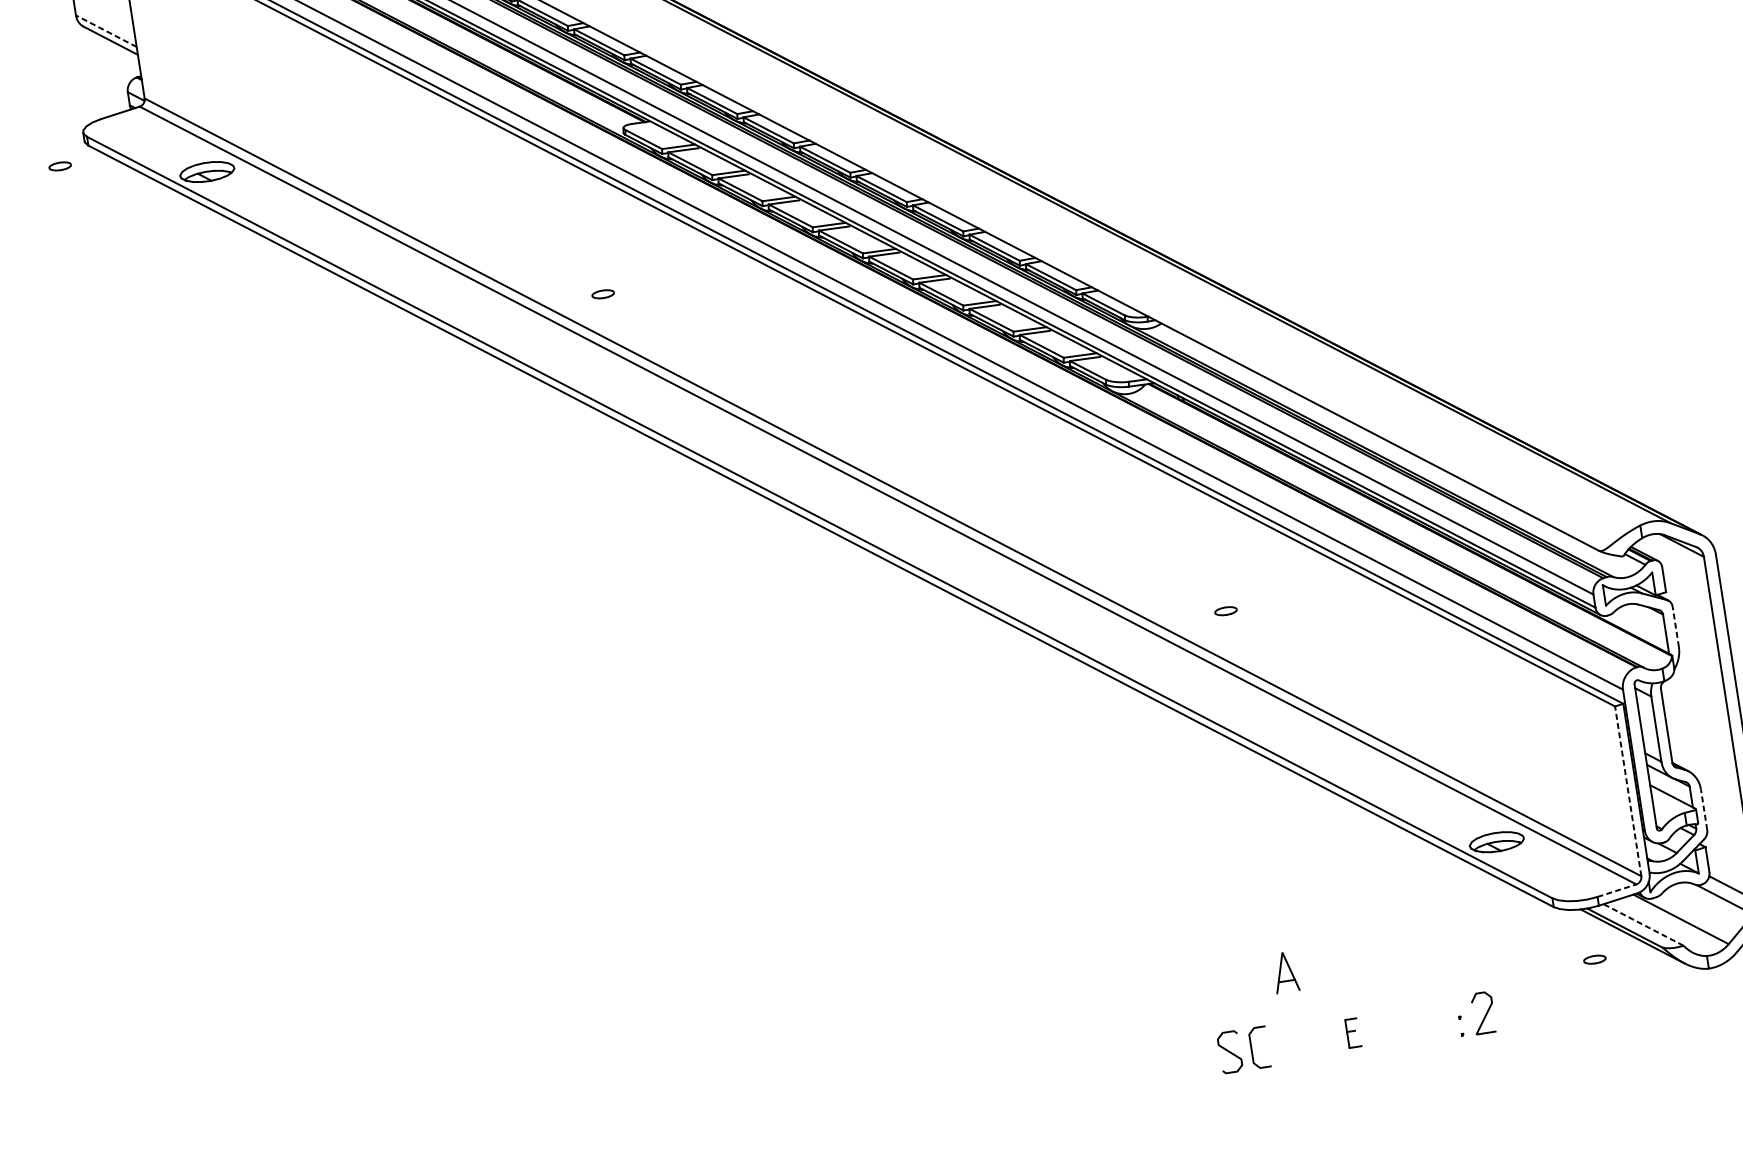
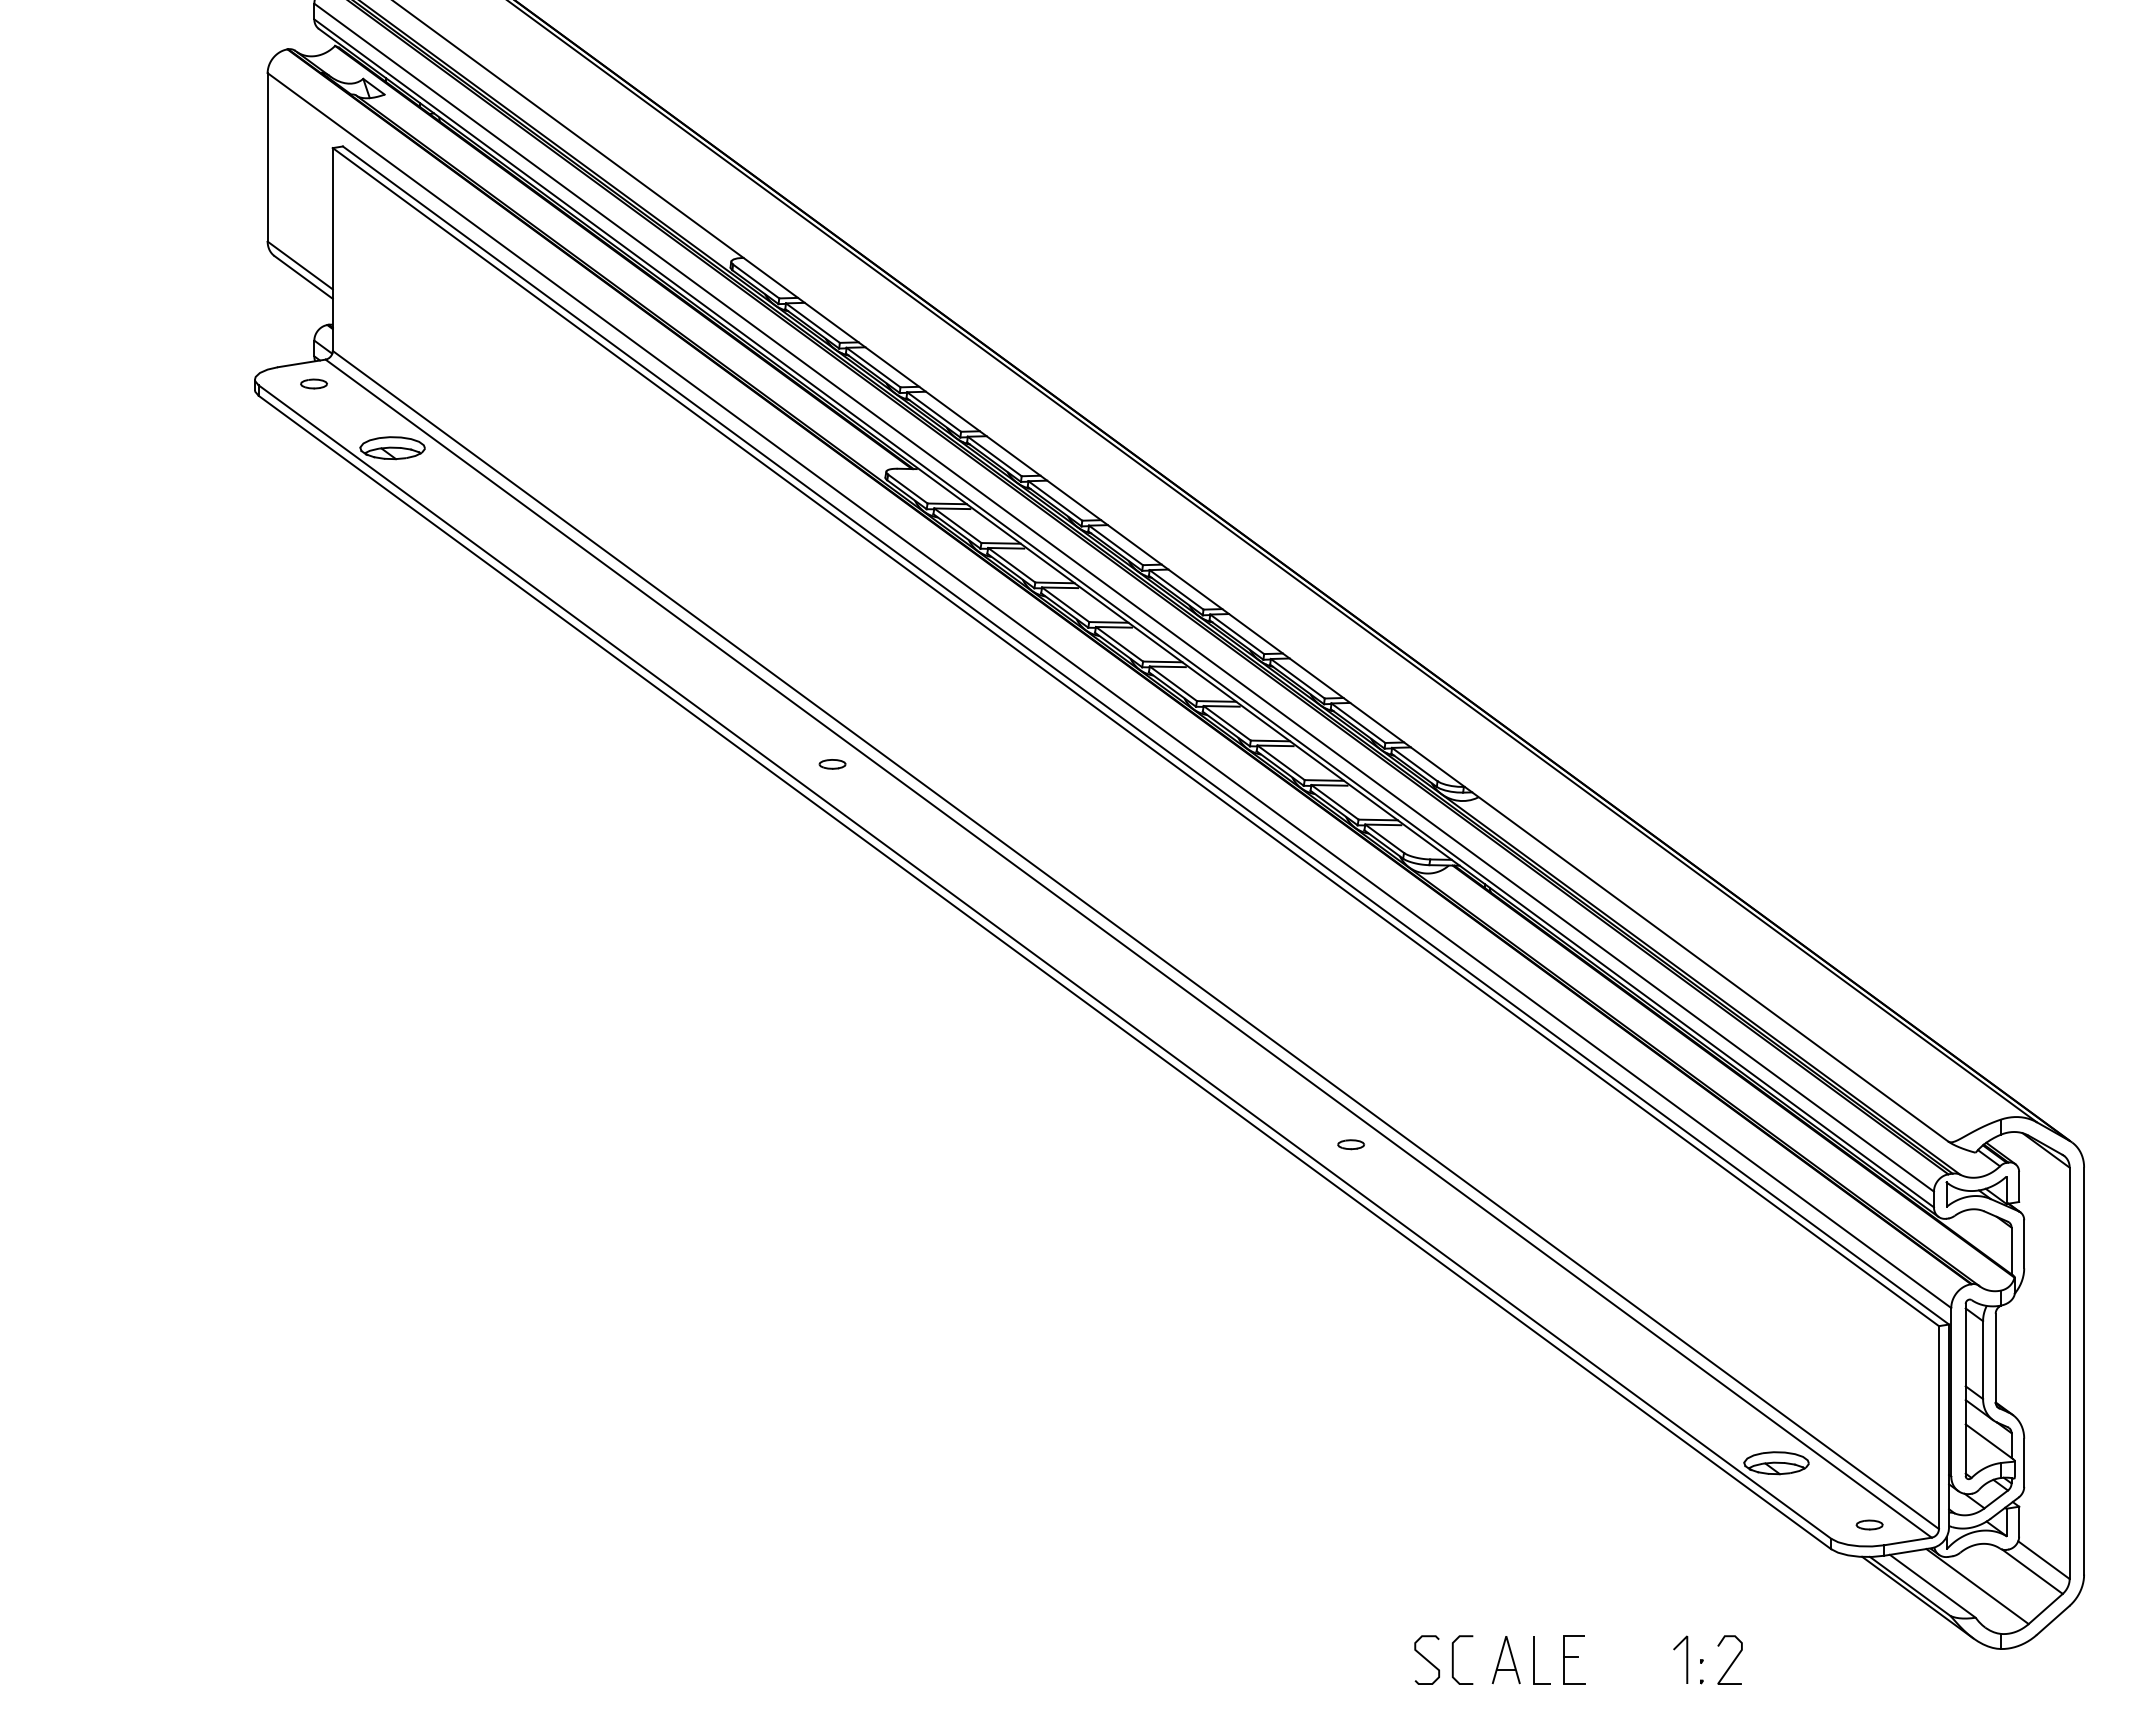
line: (105, 31) -> (299, 265), dashed -> solid
part: (59, 166) -> (313, 383), moved
part: (603, 294) -> (832, 764), moved
part: (1226, 610) -> (1351, 1144), moved
line: (1675, 626) -> (2024, 1243), dashed -> solid
line: (1627, 791) -> (1938, 1427), dashed -> solid
line: (1704, 809) -> (2024, 1462), dashed -> solid
line: (1617, 890) -> (1908, 1541), dashed -> solid
line: (1643, 924) -> (1932, 1585), dashed -> solid
part: (1594, 959) -> (1869, 1524), moved
part: (1284, 972) -> (1505, 1660), moved
line: (1446, 1018) -> (1686, 1659), added
part: (1353, 1032) -> (1574, 1659), size x1.43
line: (1319, 1038) -> (1534, 1660), added

